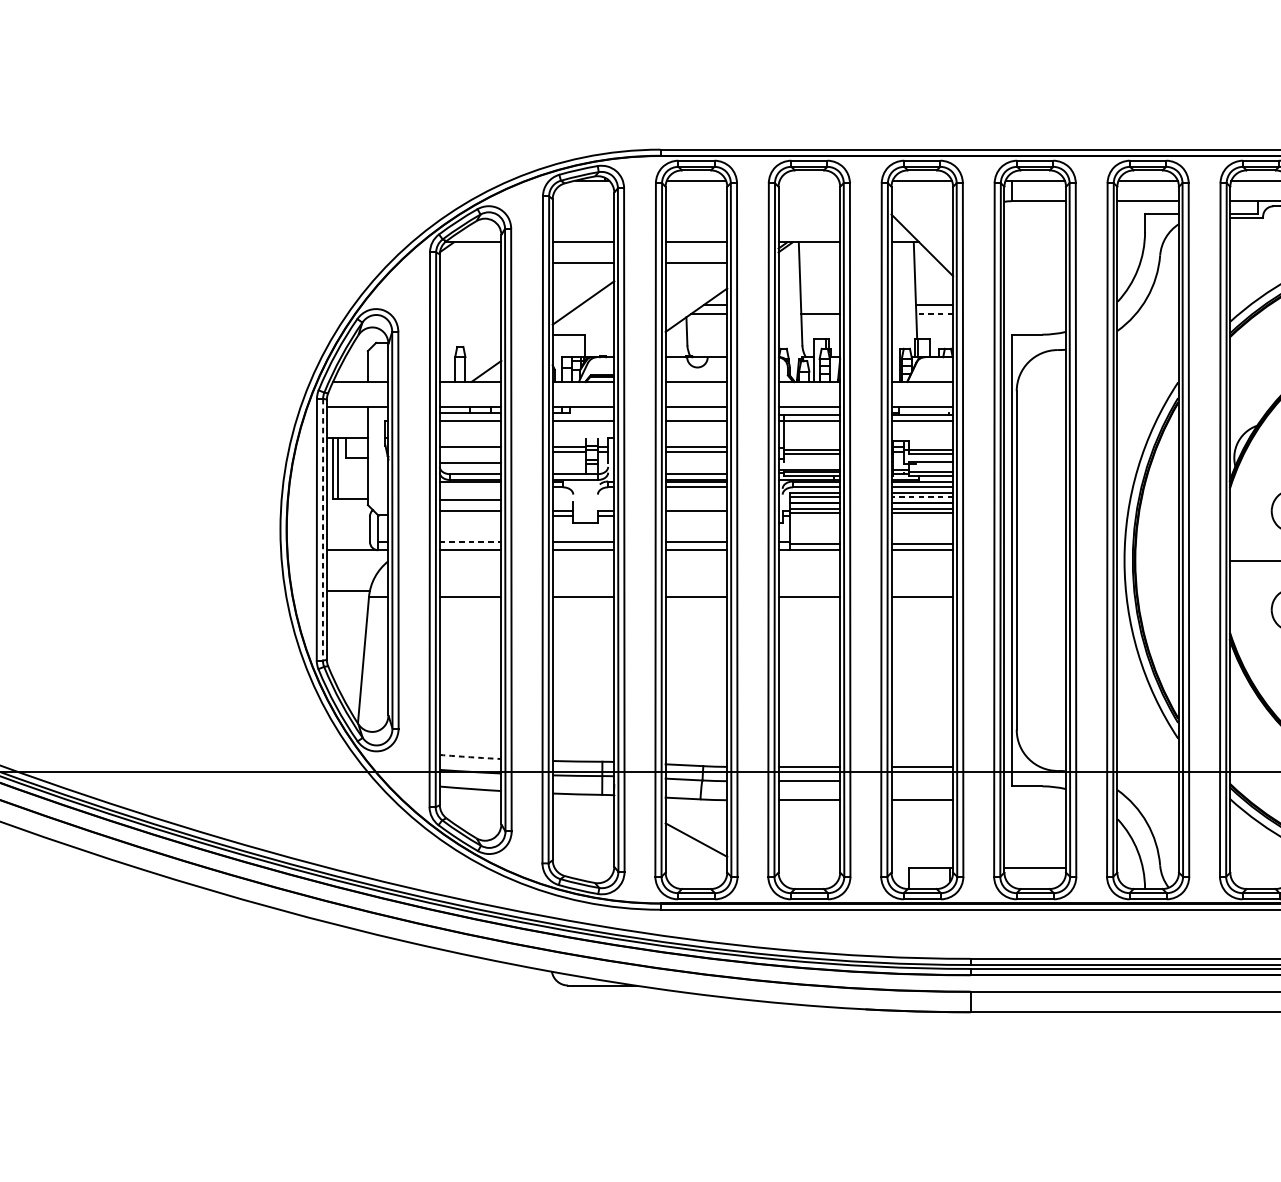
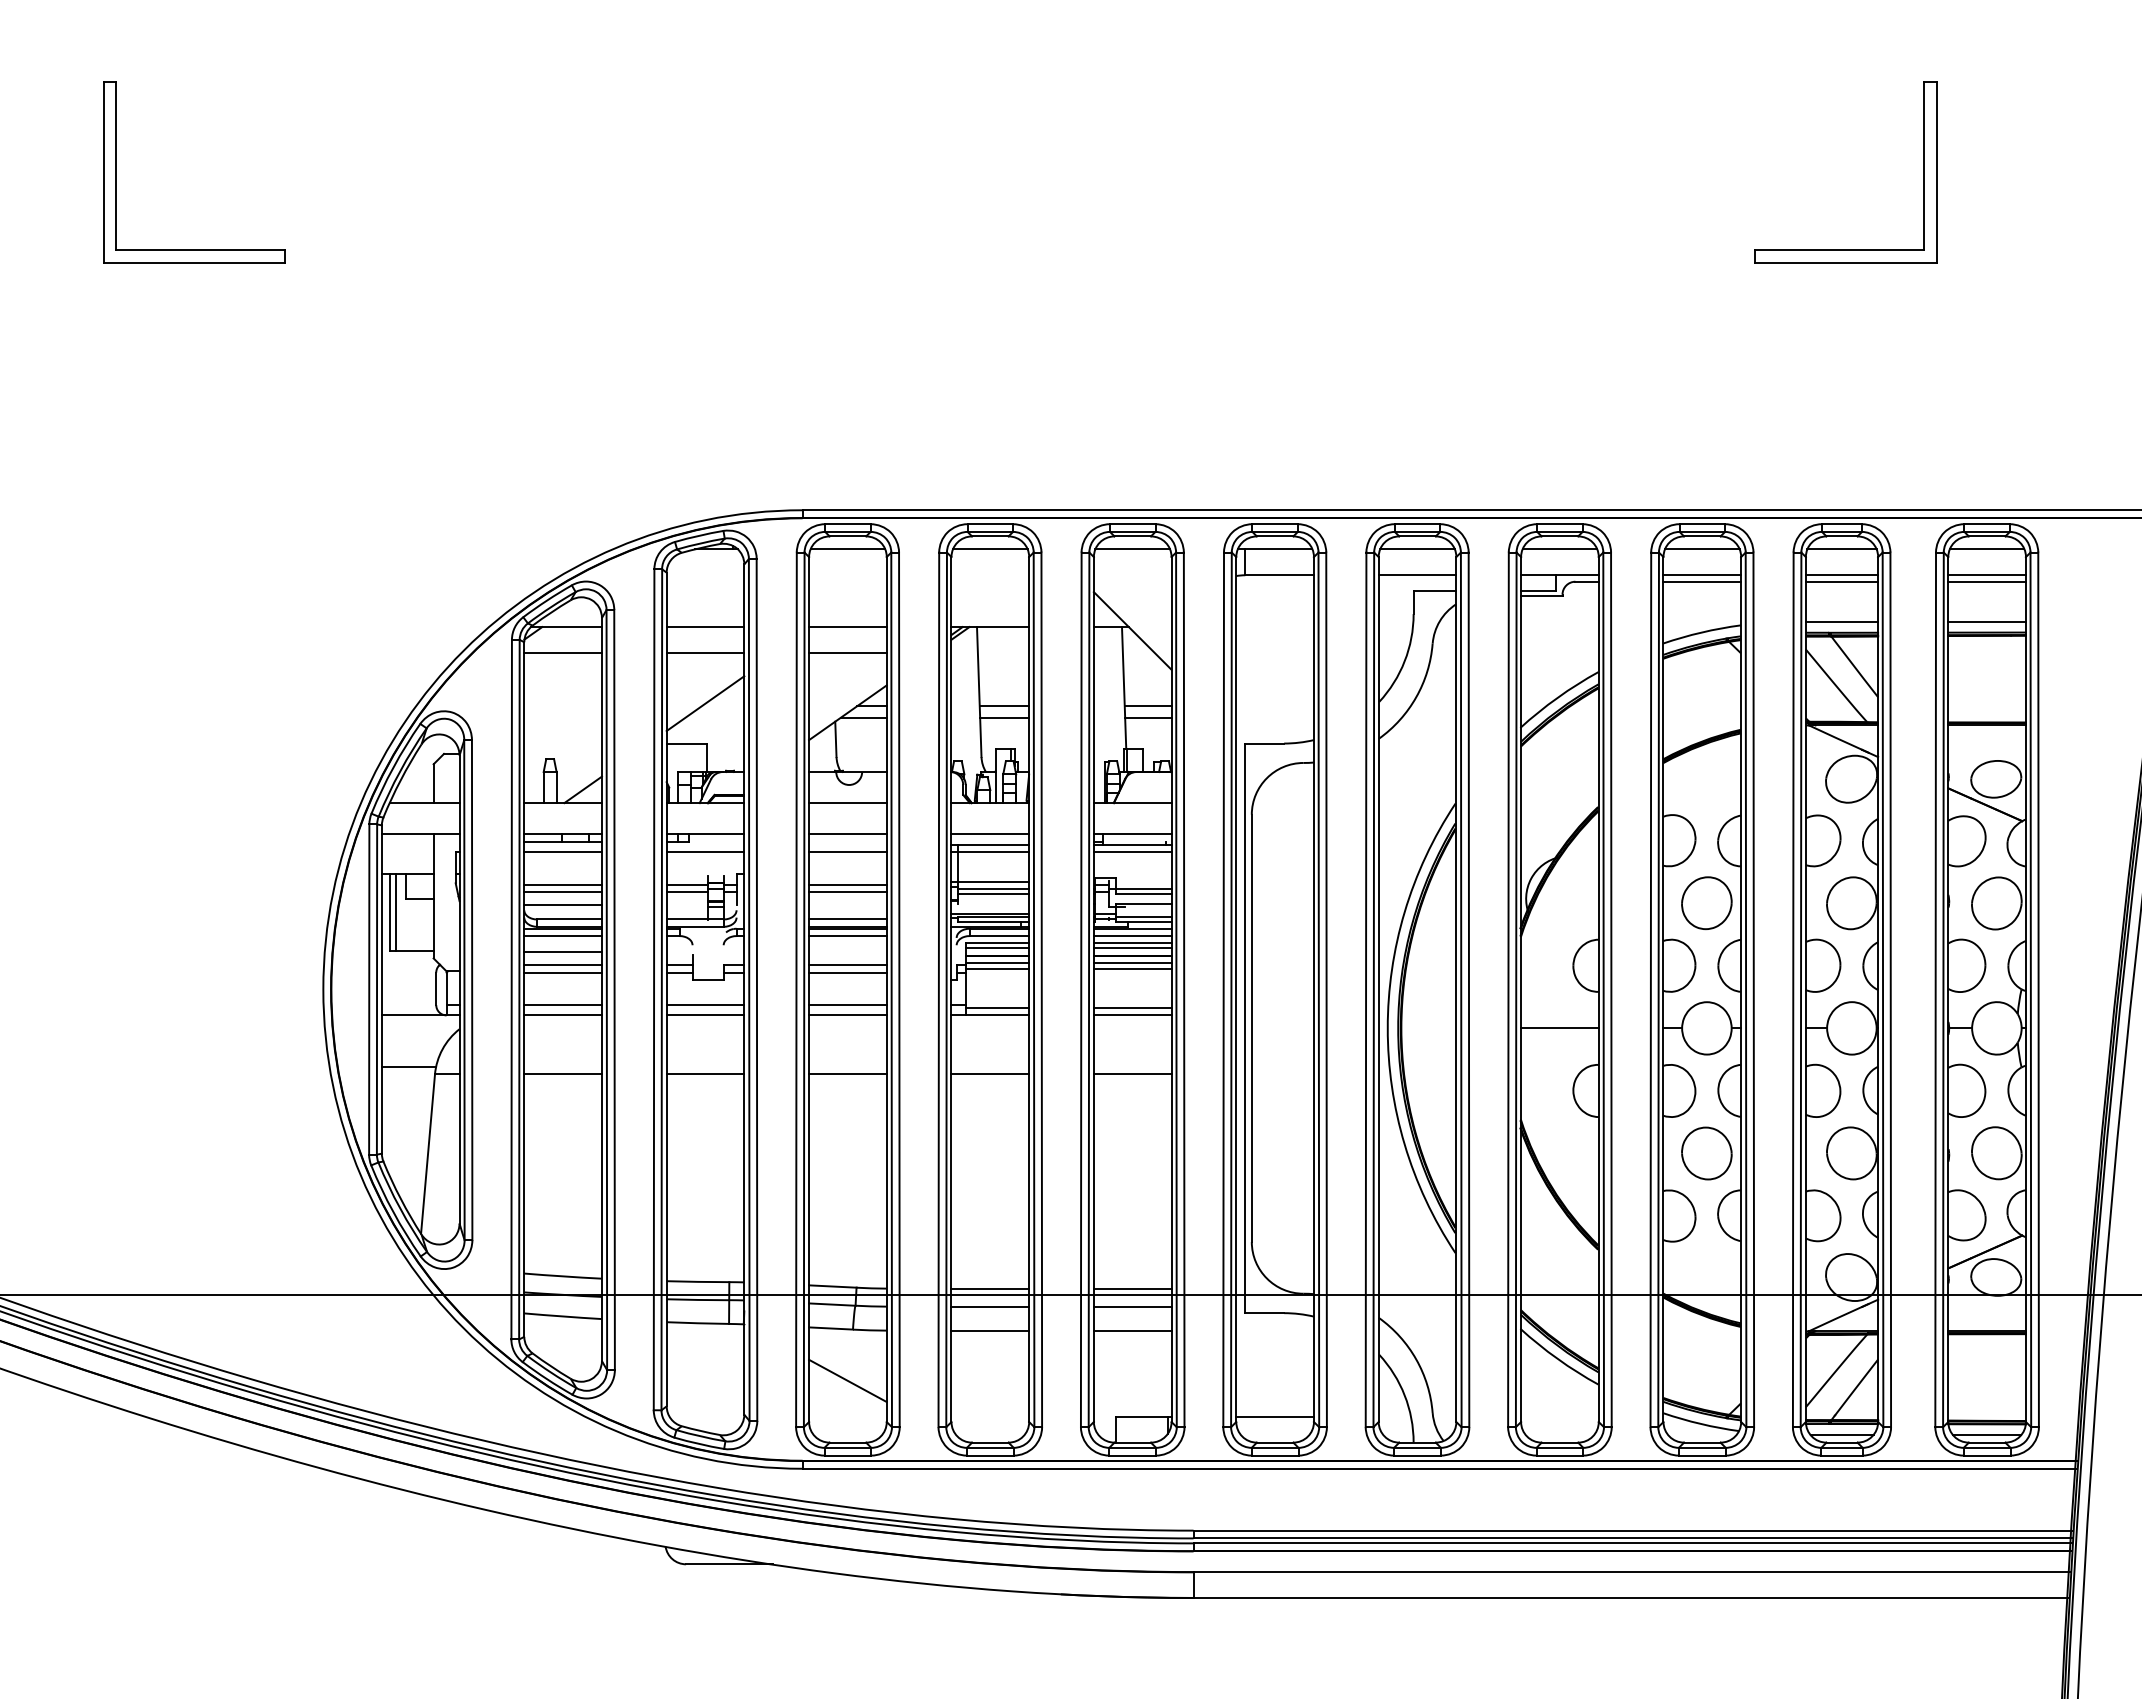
line: (808, 180) -> (989, 549), added
line: (470, 262) -> (562, 652), added
line: (820, 305) -> (1004, 706), added
line: (934, 314) -> (1147, 717), dashed -> solid
line: (809, 444) -> (990, 881), added
line: (470, 452) -> (562, 892), added
line: (470, 487) -> (562, 936), added
line: (922, 497) -> (1132, 948), dashed -> solid
line: (470, 516) -> (562, 972), added
line: (696, 516) -> (847, 972), added
line: (323, 530) -> (377, 990), dashed -> solid
line: (470, 542) -> (563, 1005), dashed -> solid
arc: (470, 757) -> (563, 1276), dashed -> solid
line: (922, 781) -> (1132, 1306), added

